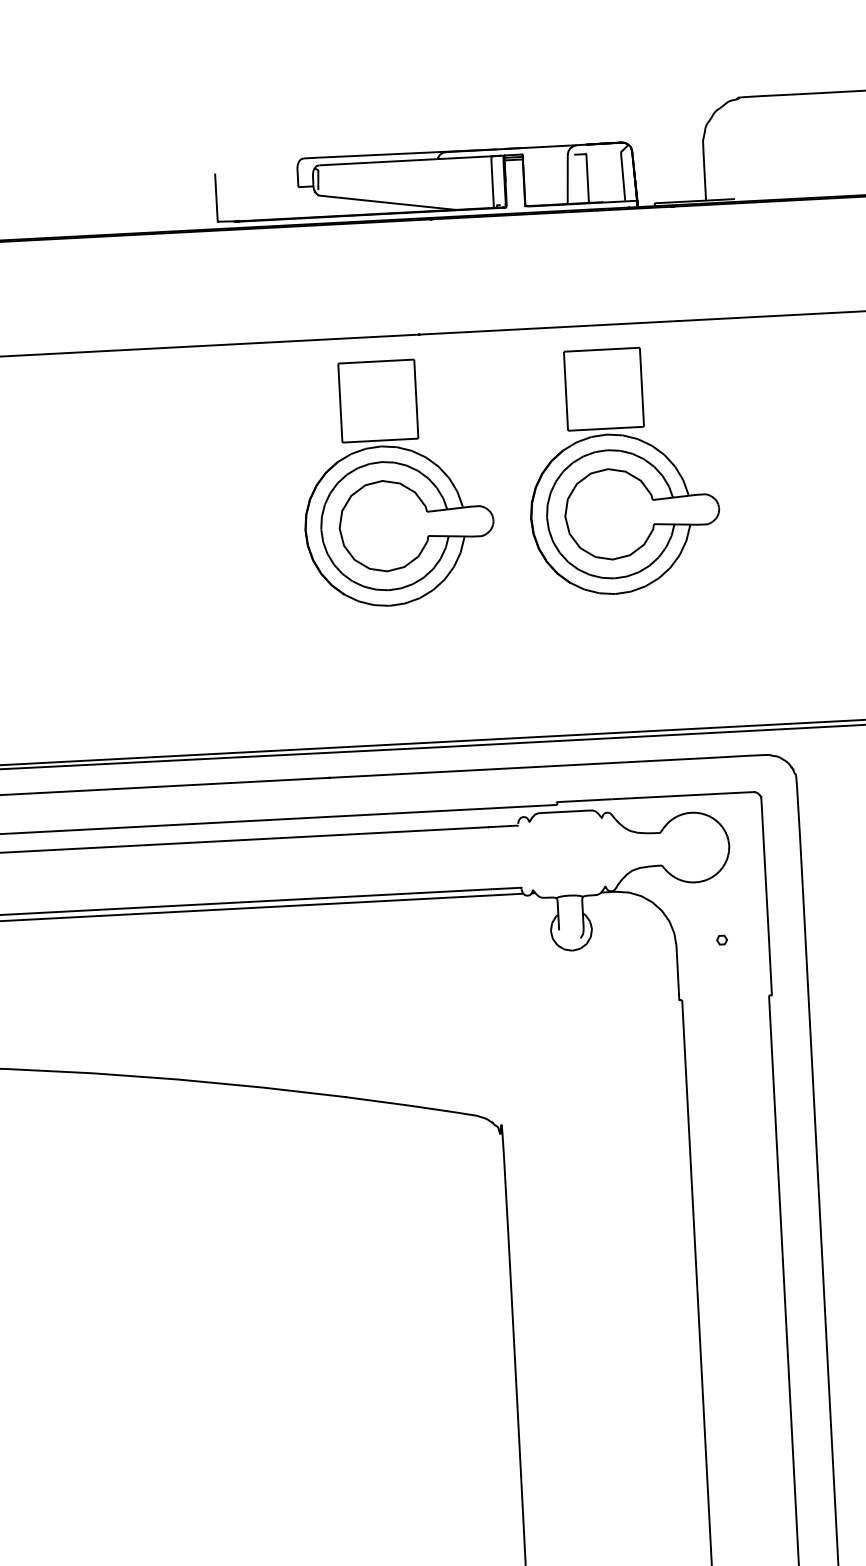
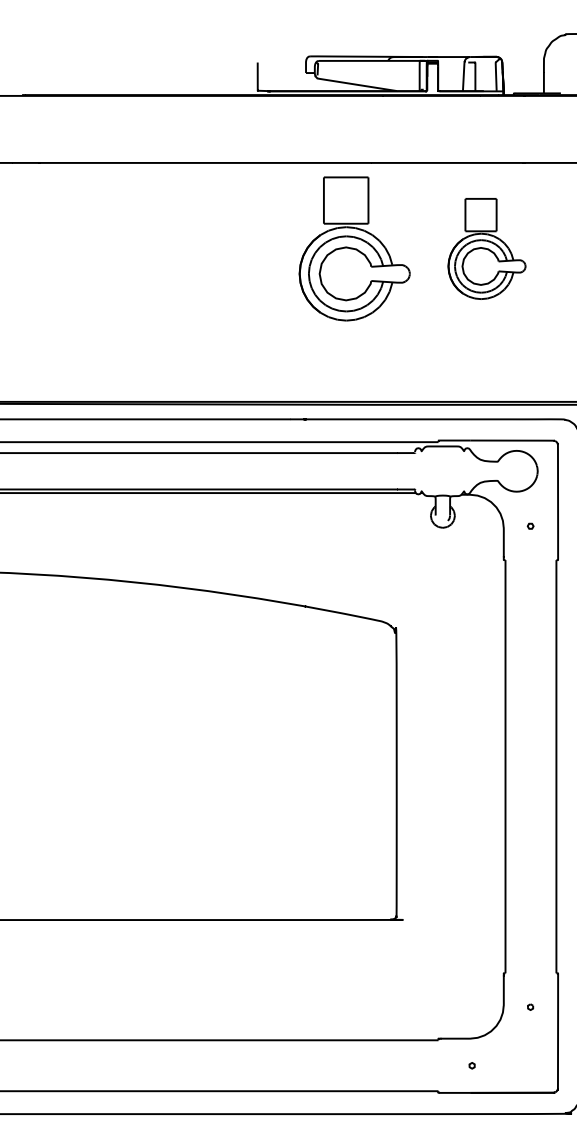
part: (621, 470) -> (486, 248), size x0.7

